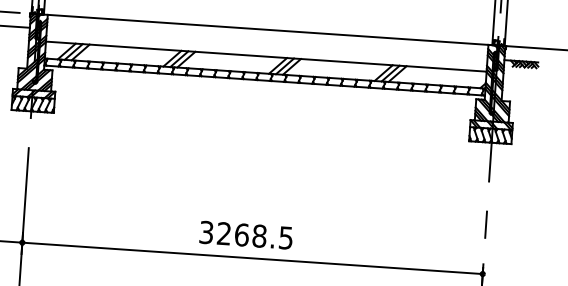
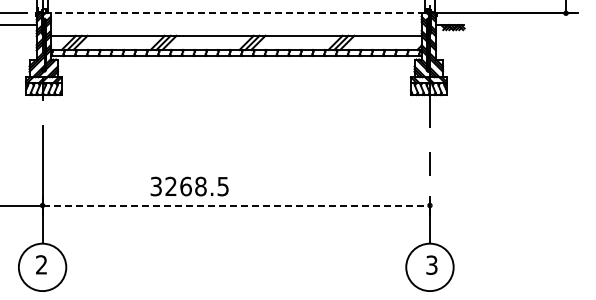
line: (261, 29) -> (230, 13), solid -> dashed
text: (246, 235) -> (189, 186), moved
line: (252, 258) -> (236, 205), solid -> dashed

